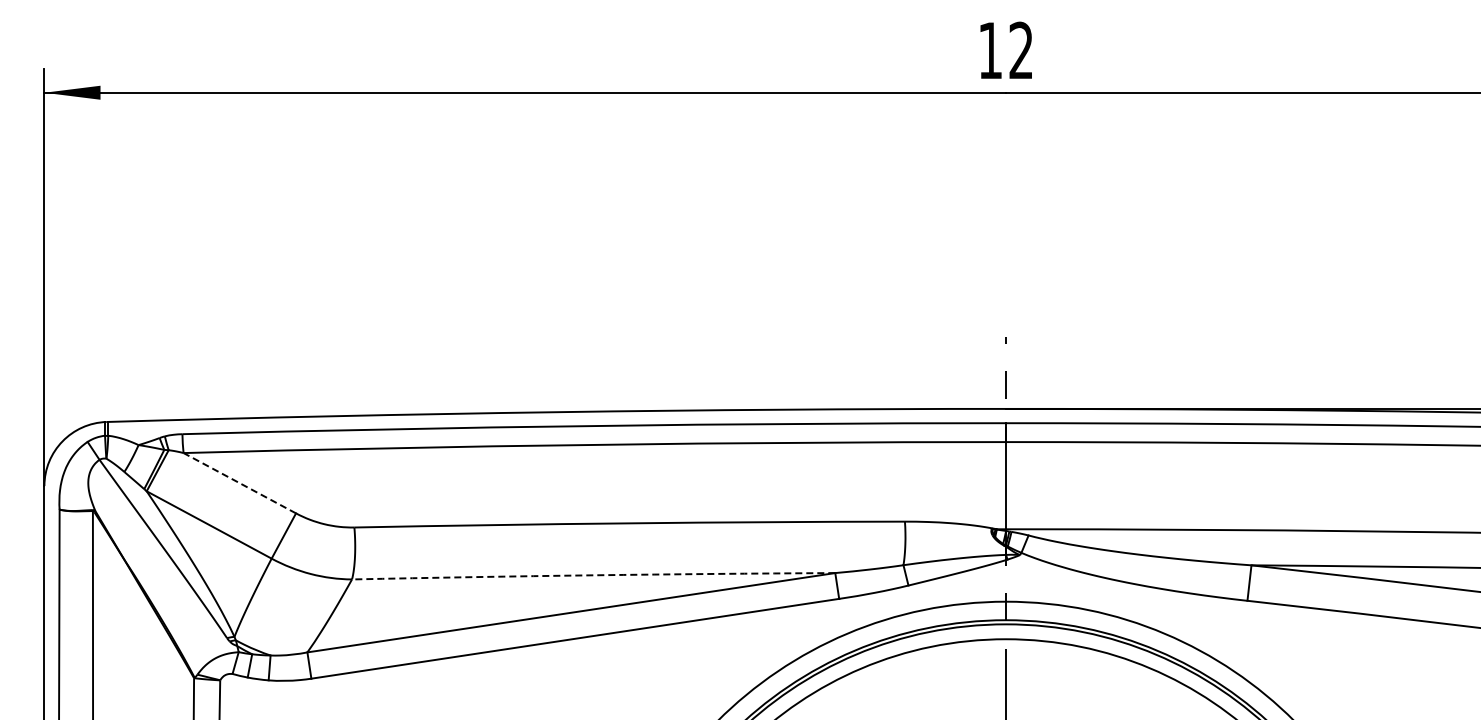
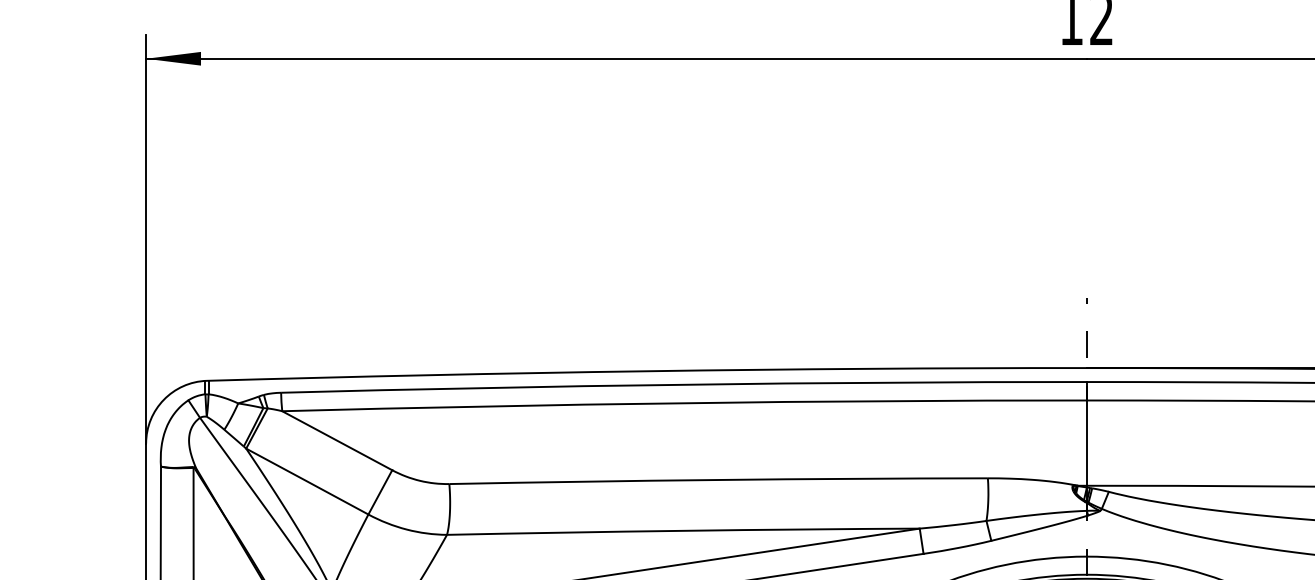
line: (239, 483) -> (336, 441), dashed -> solid
arc: (593, 575) -> (683, 530), dashed -> solid

